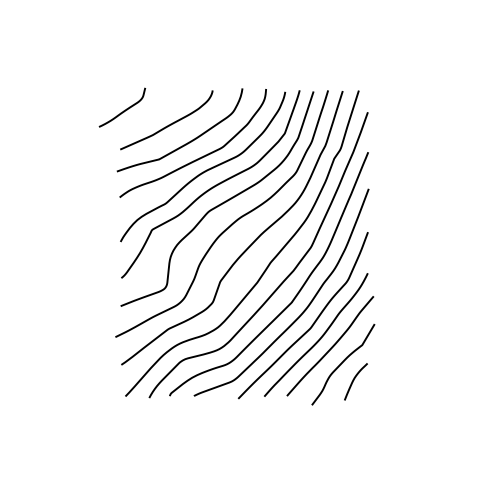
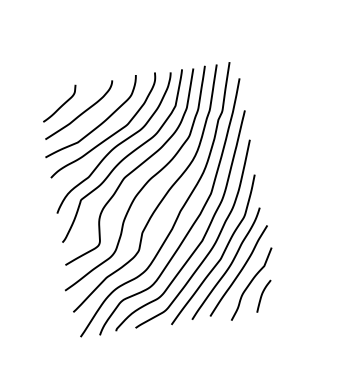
curve: (123, 110) -> (60, 105), moved

